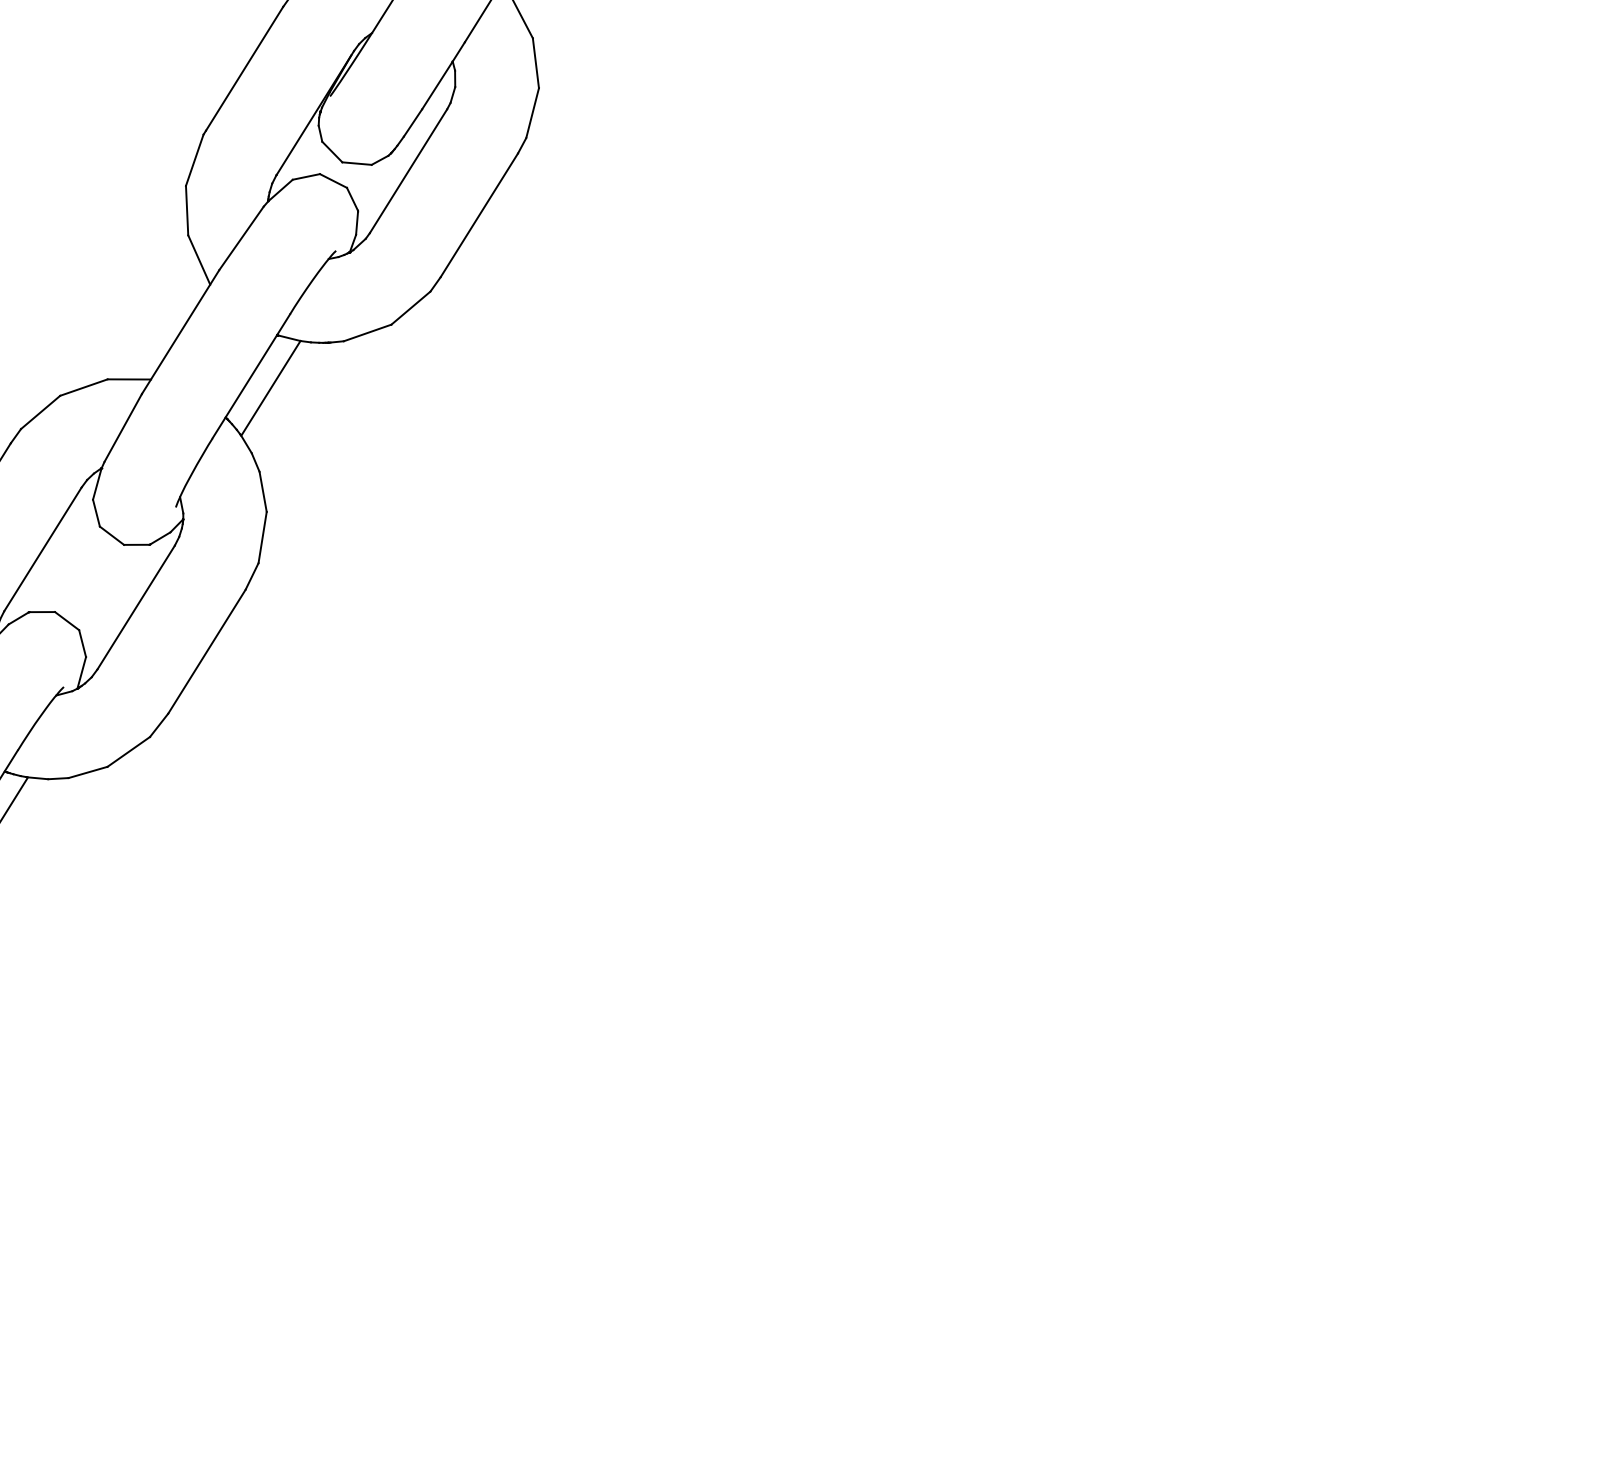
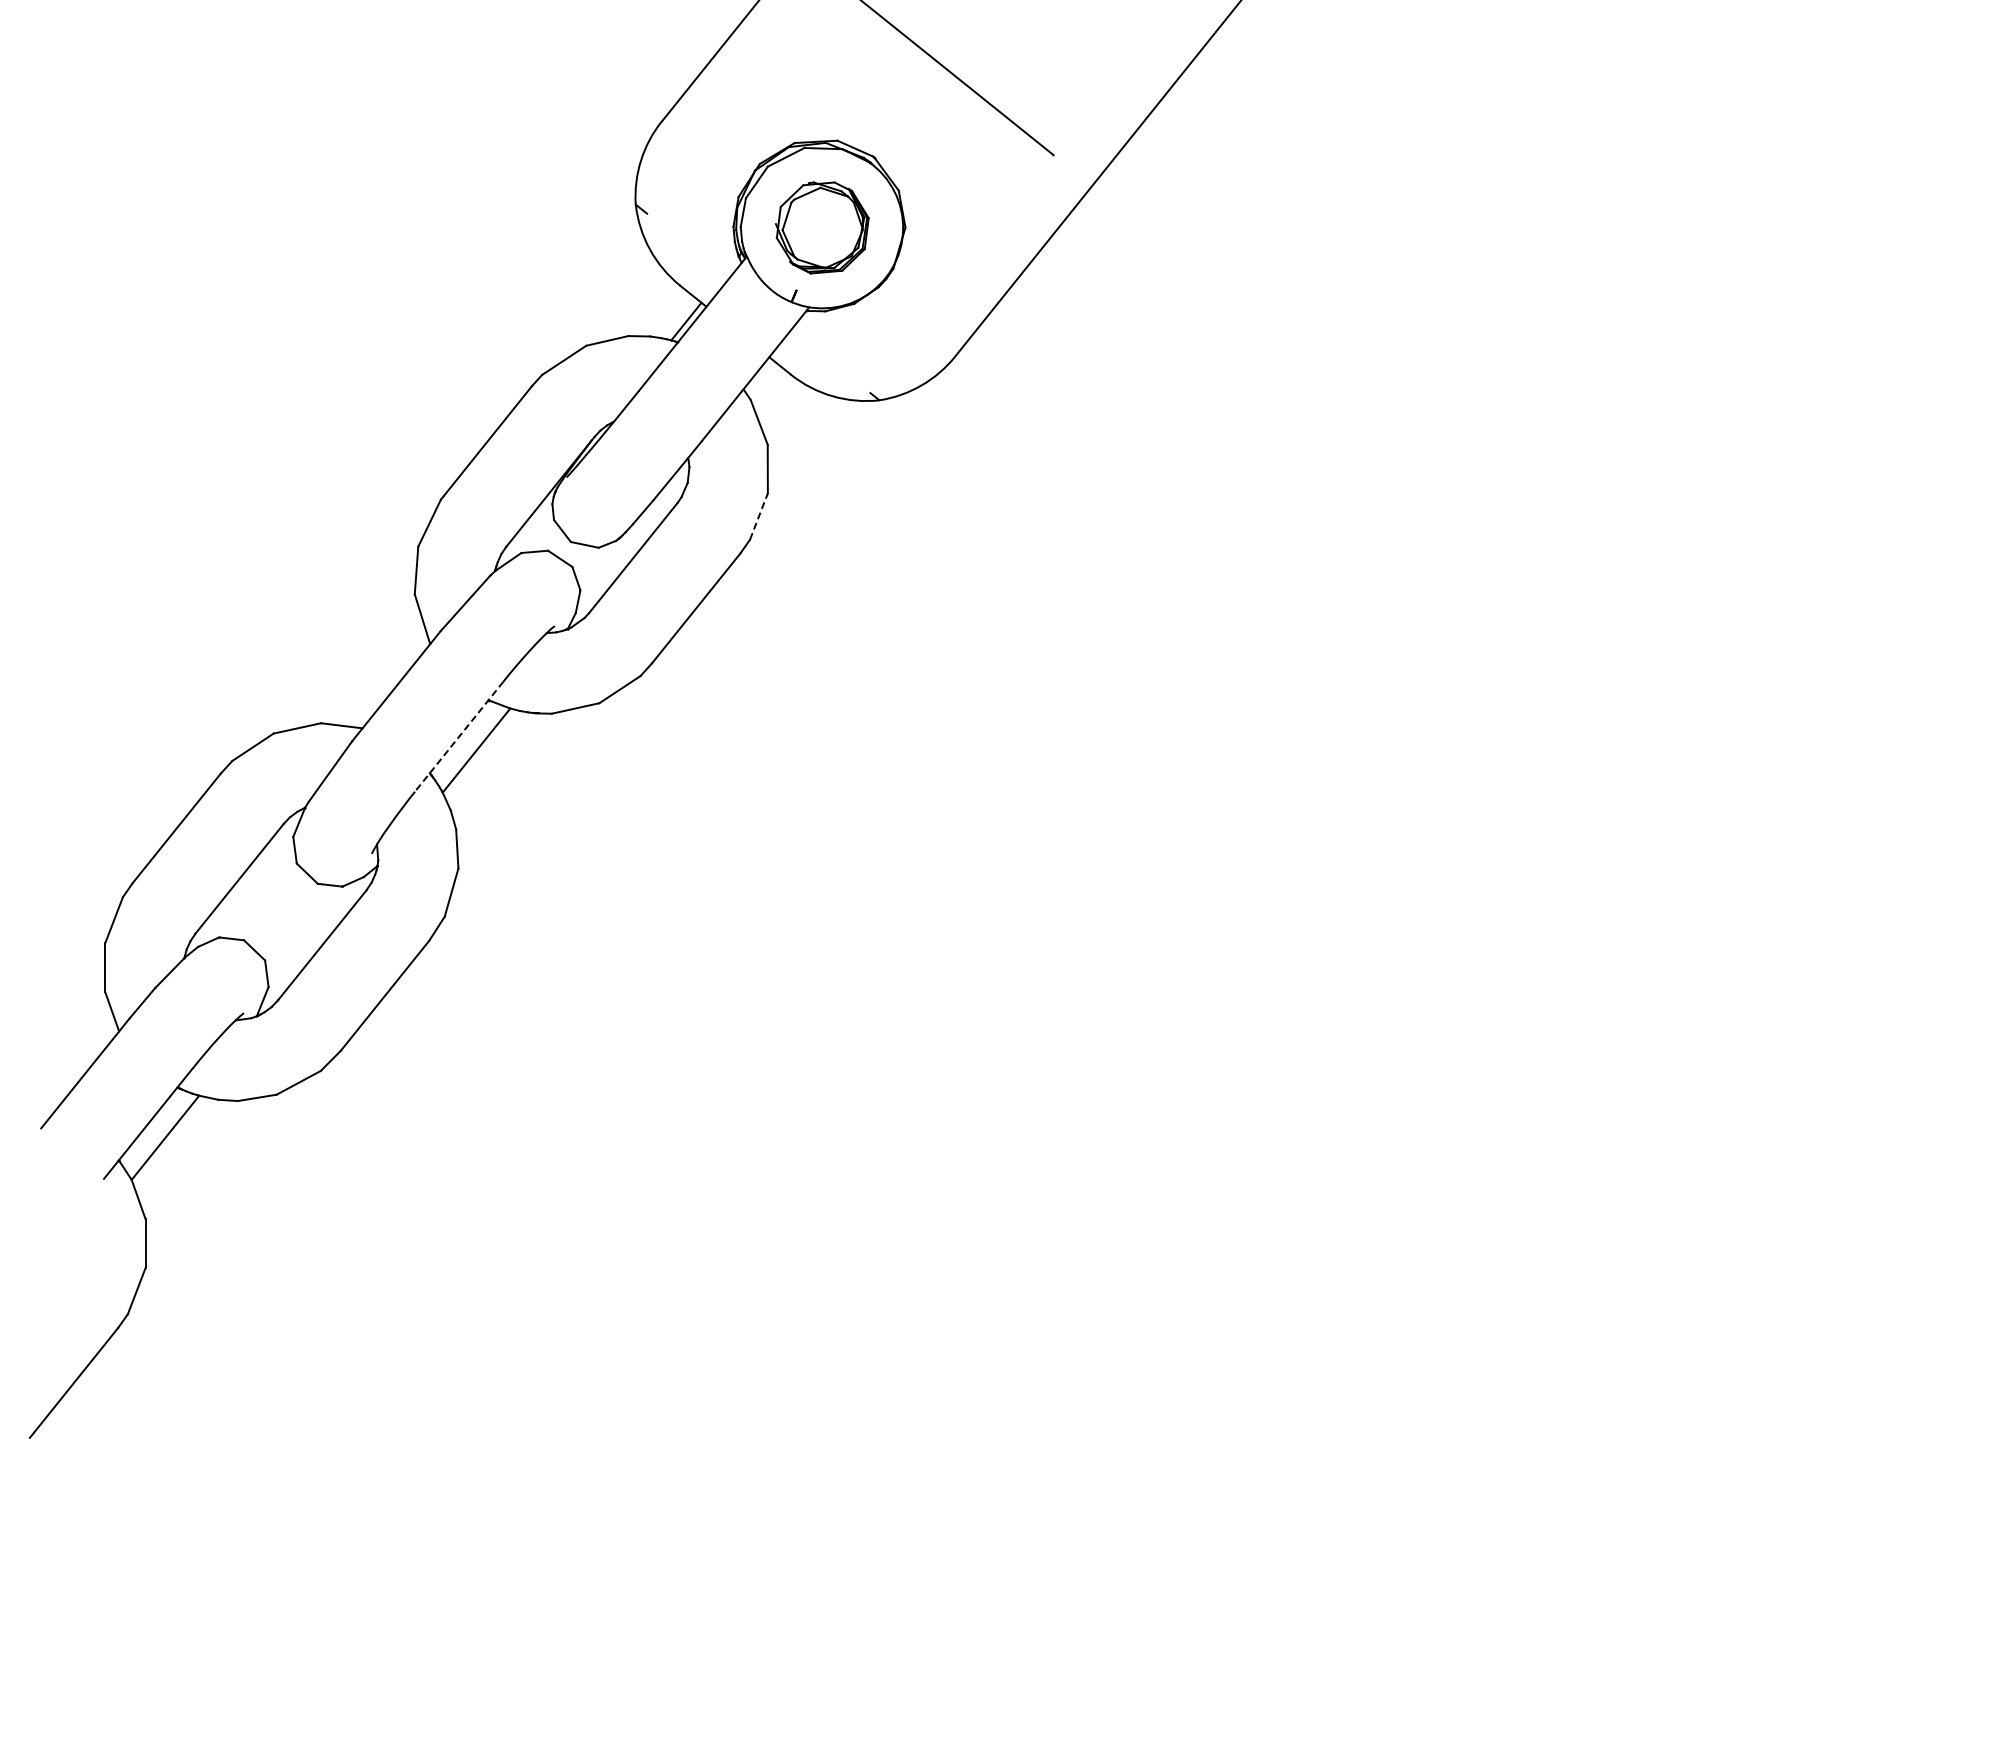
line: (532, 113) -> (758, 516), solid -> dashed
line: (250, 377) -> (458, 737), solid -> dashed

